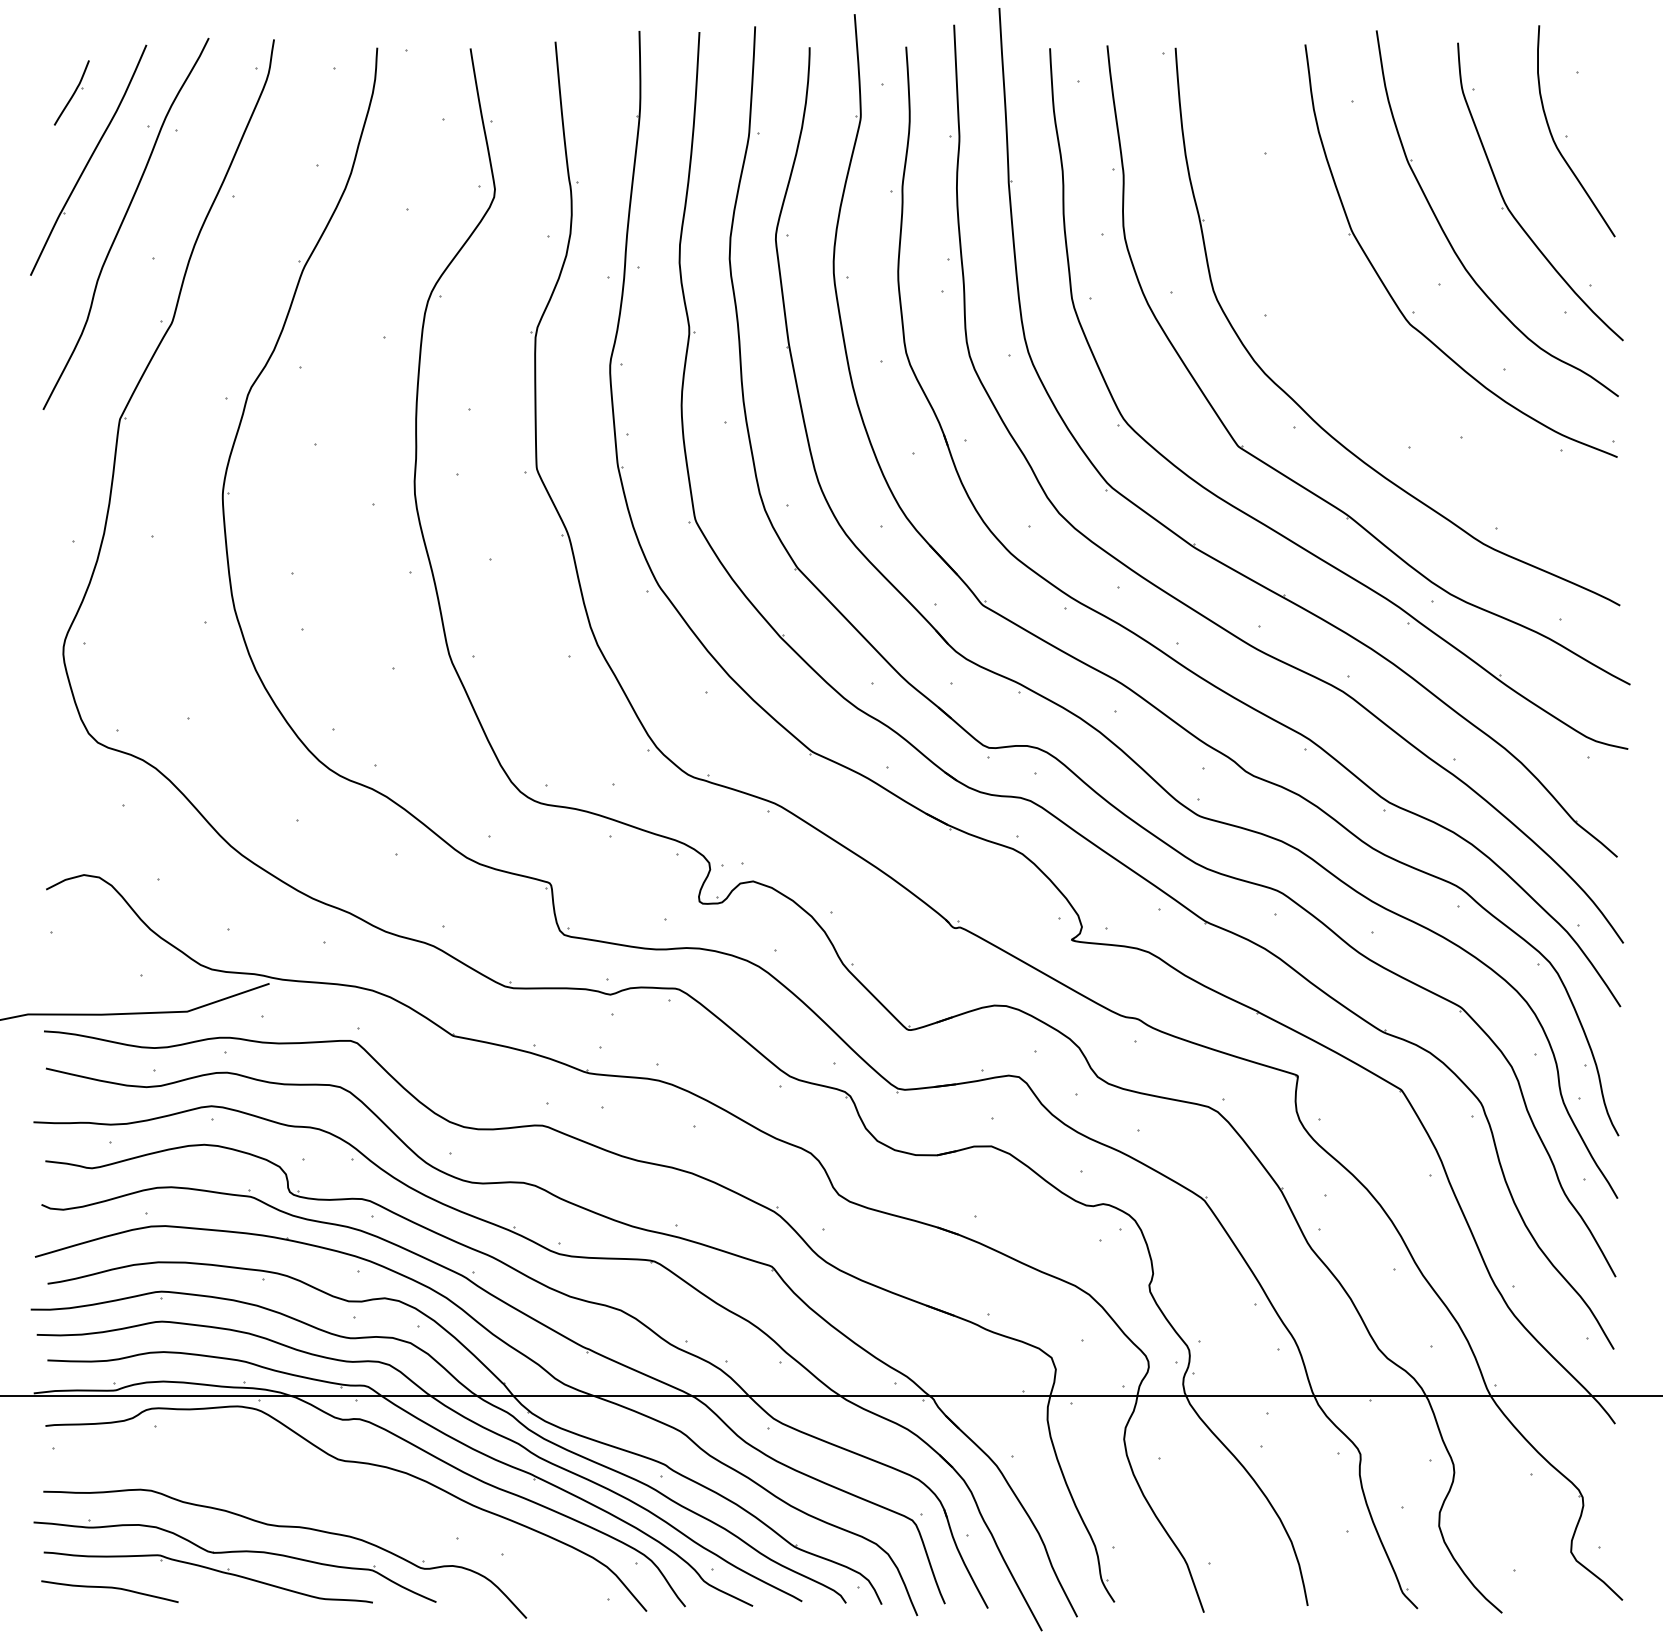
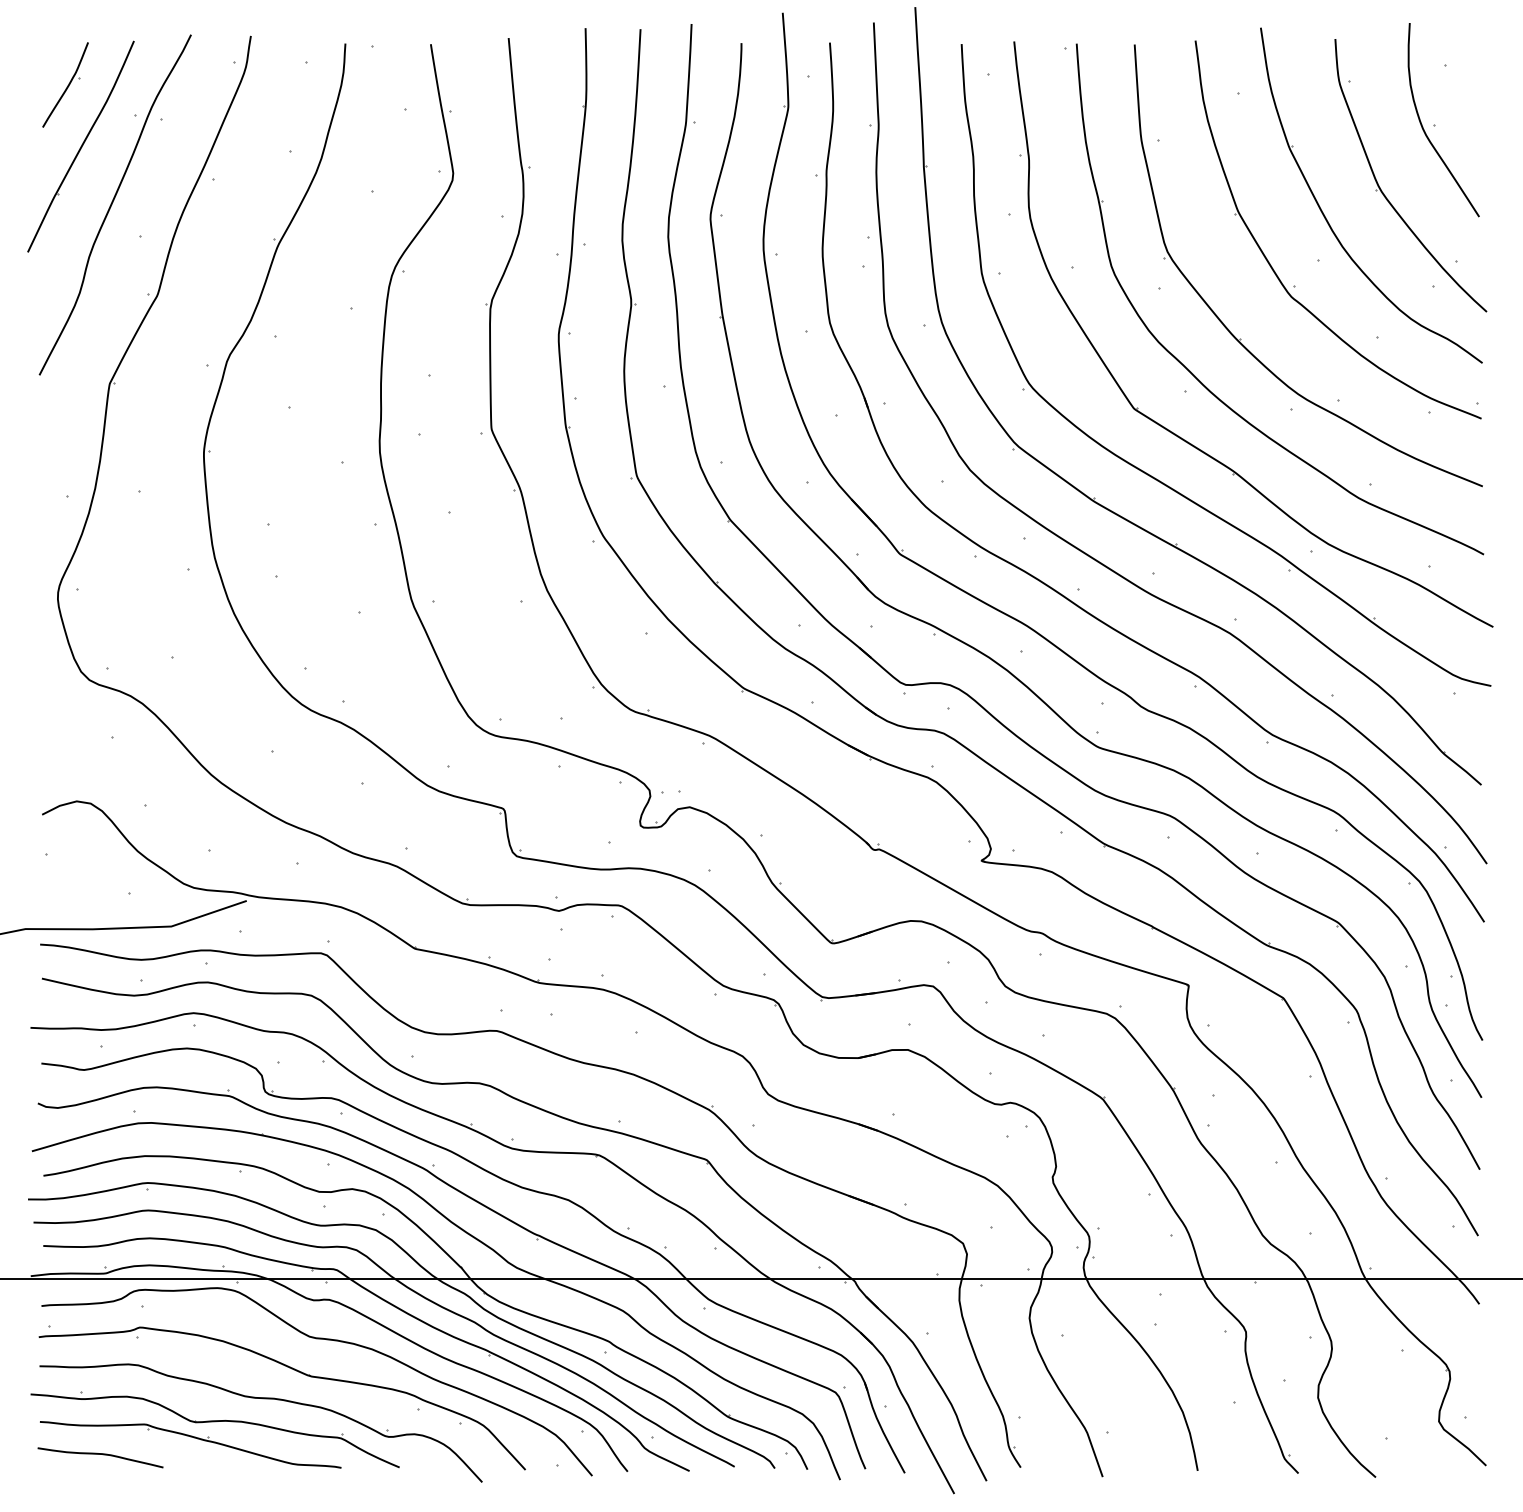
part: (71, 92) -> (65, 84), size x1.43
part: (1354, 369) -> (1240, 338), added
part: (323, 1497) -> (296, 1371), added

